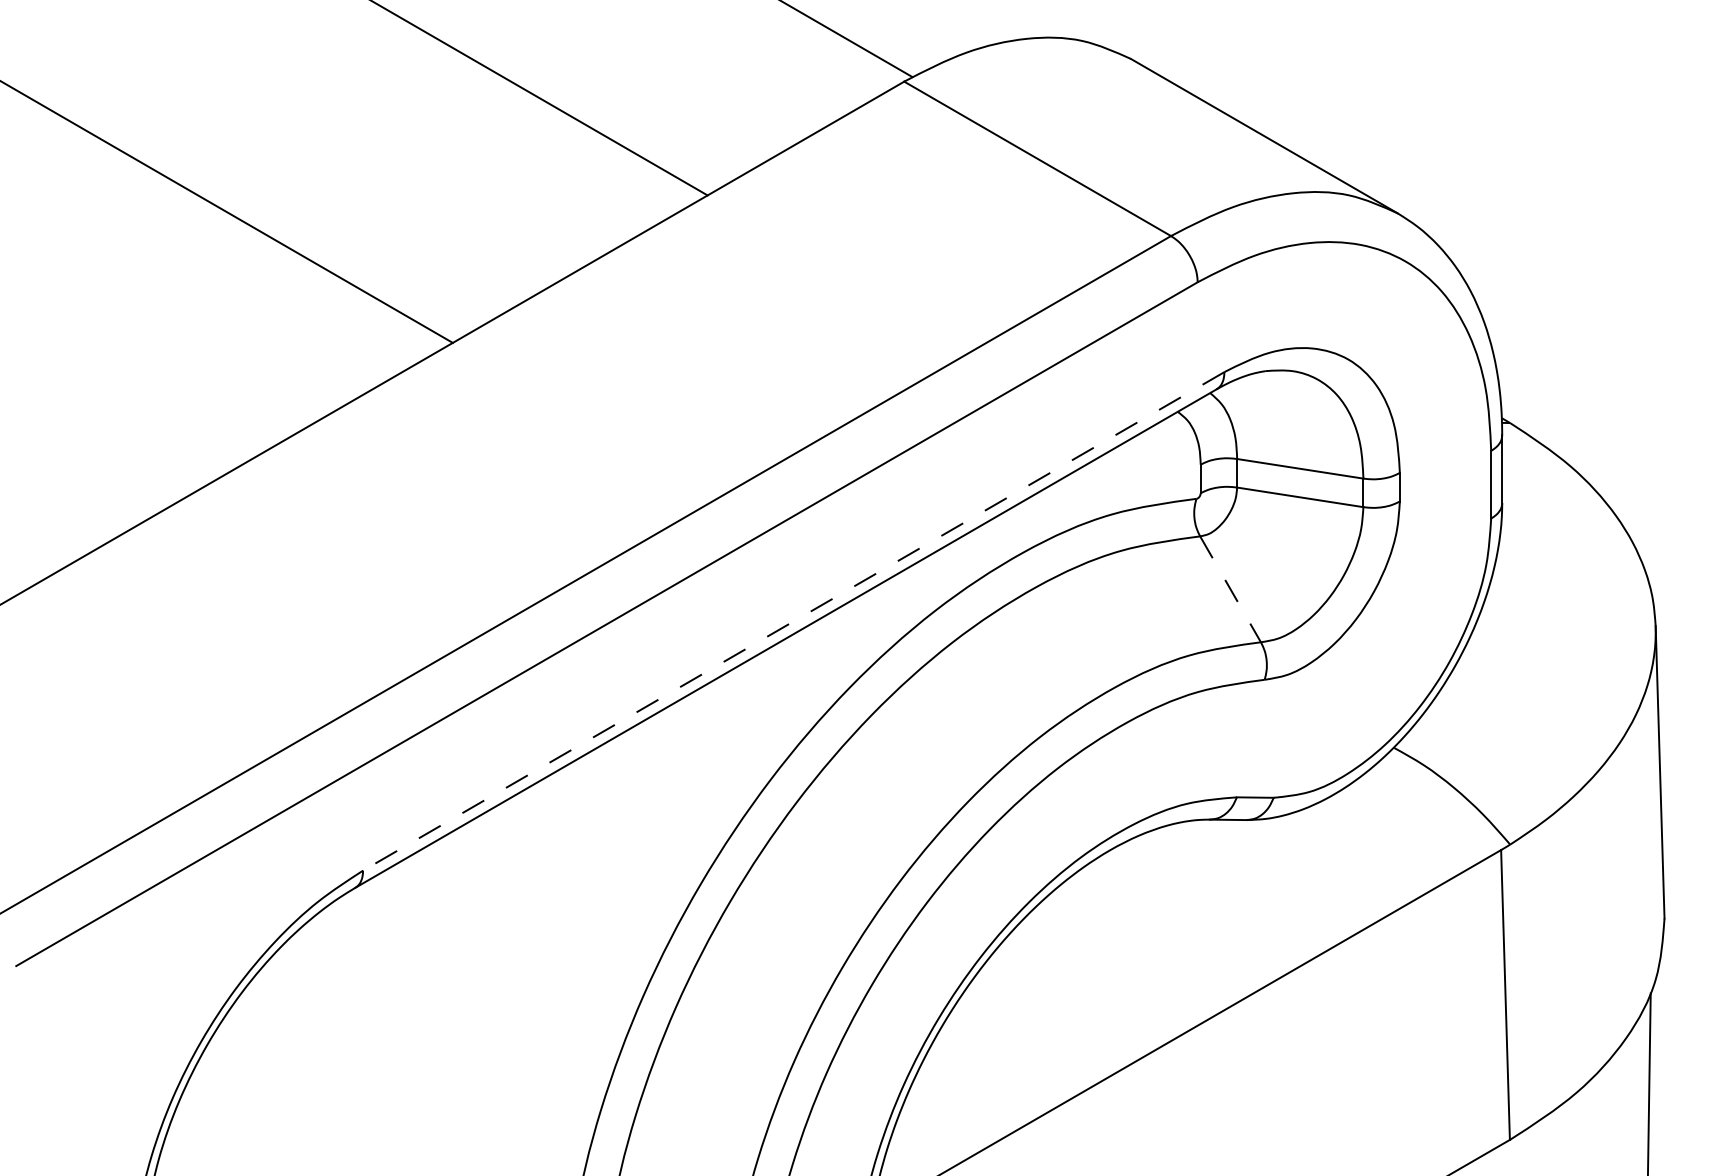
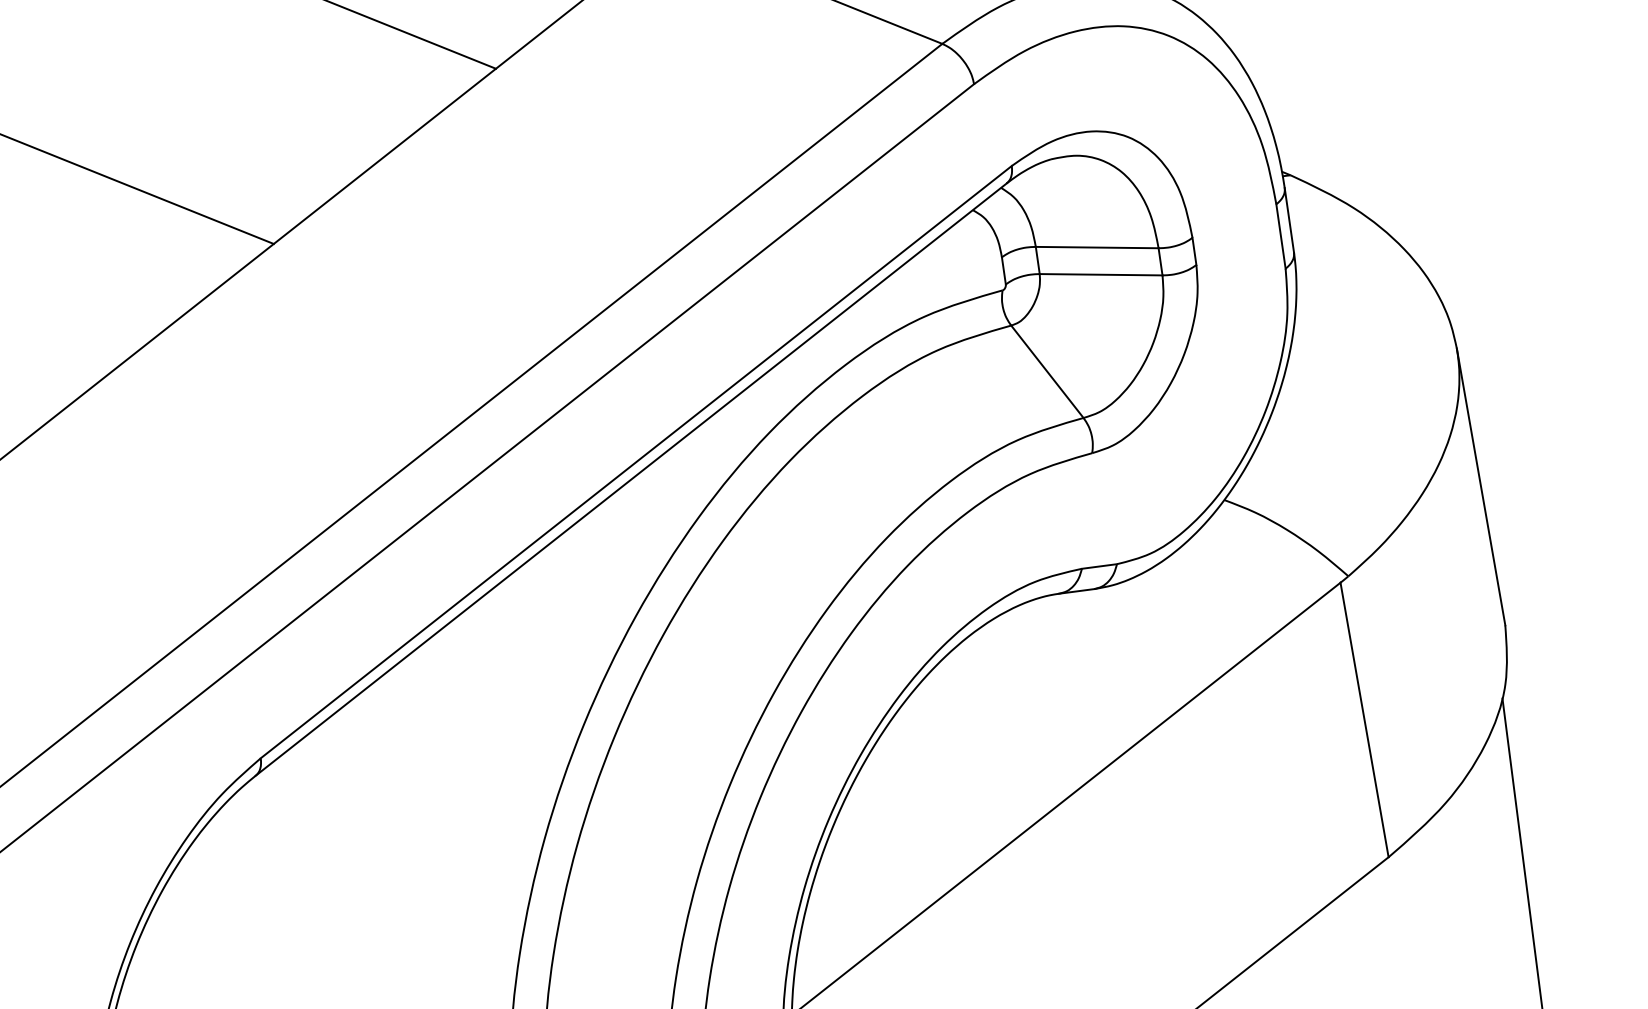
line: (1230, 589) -> (1047, 371), dashed -> solid
line: (793, 621) -> (636, 462), dashed -> solid

